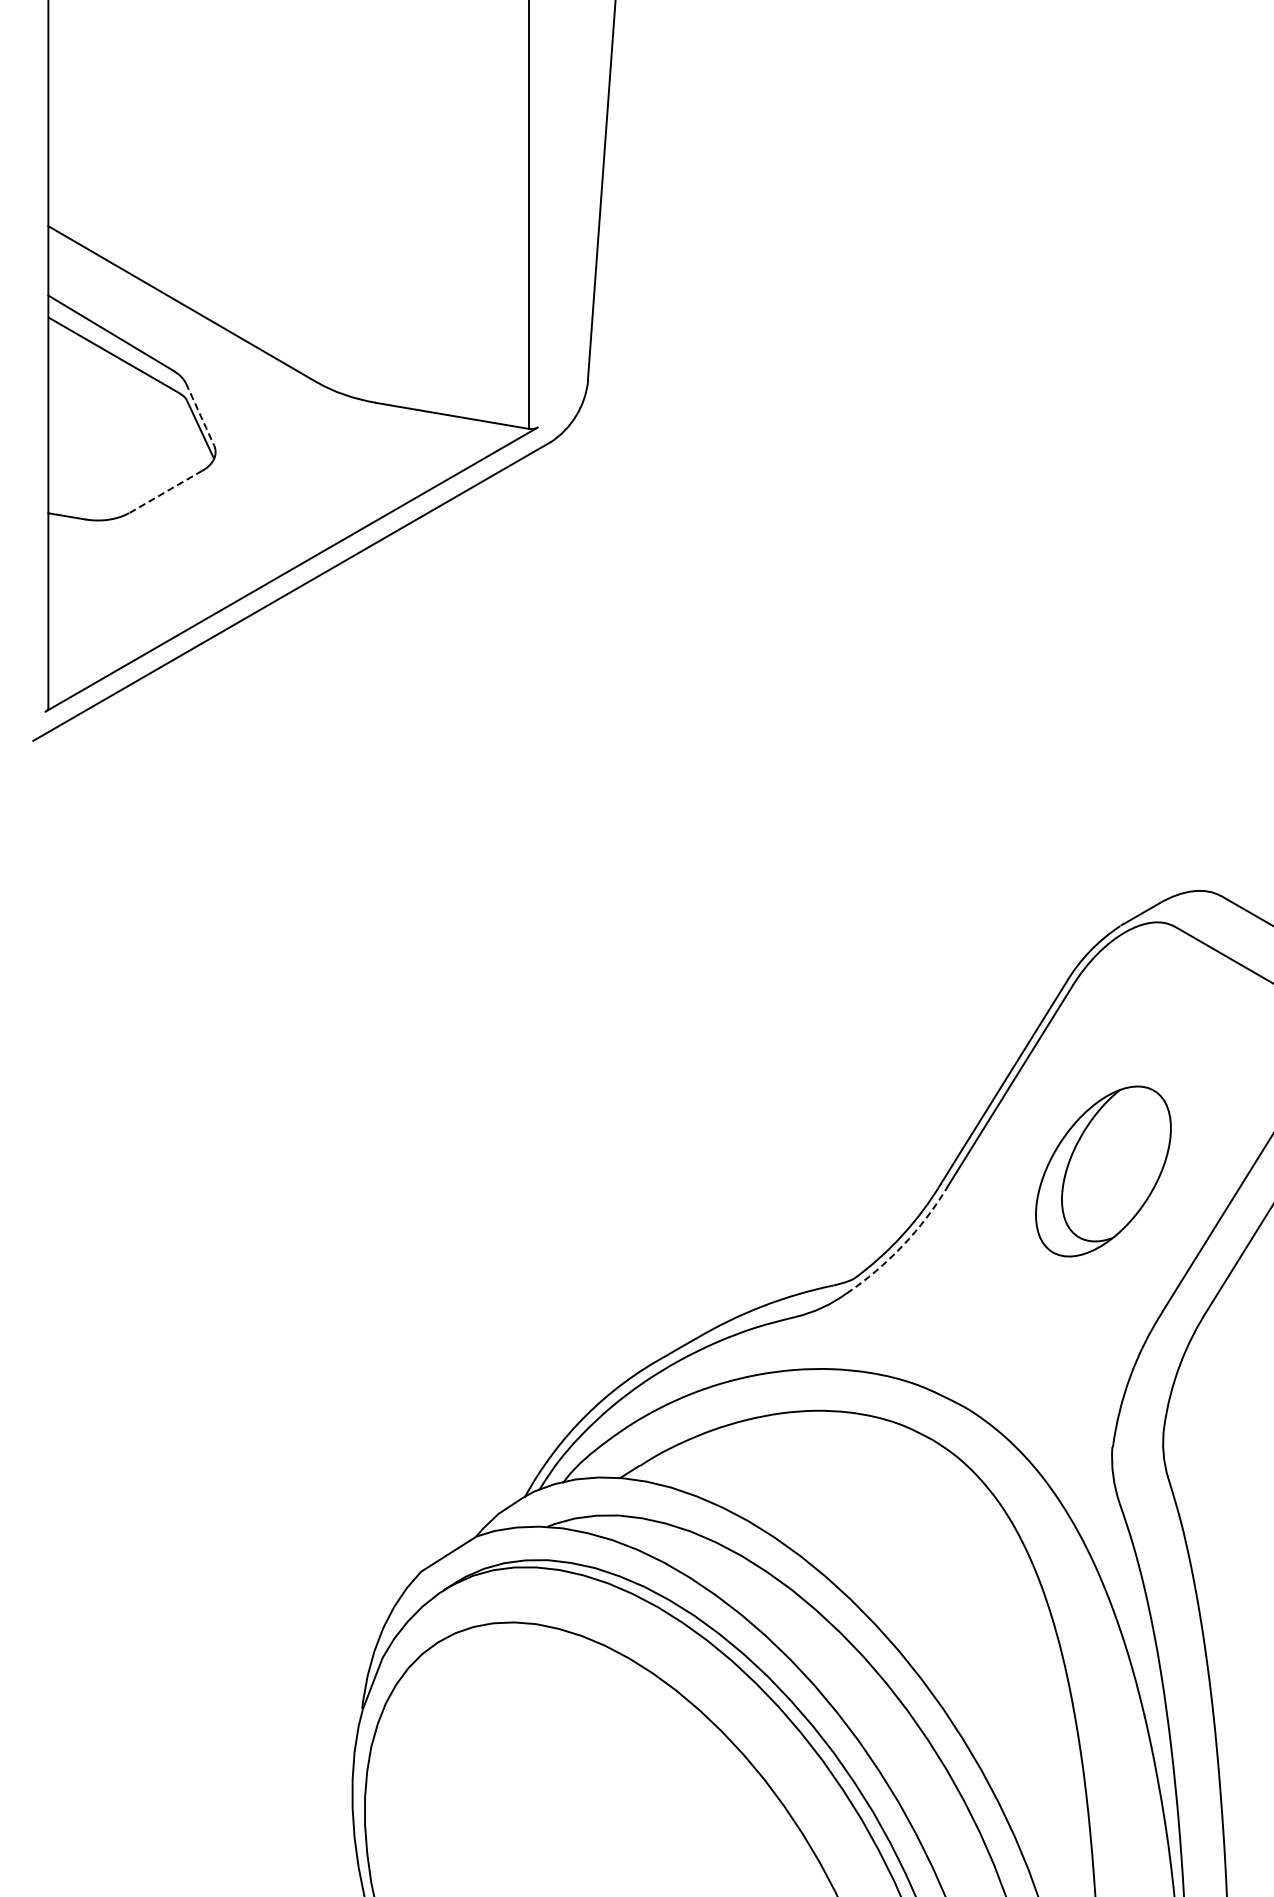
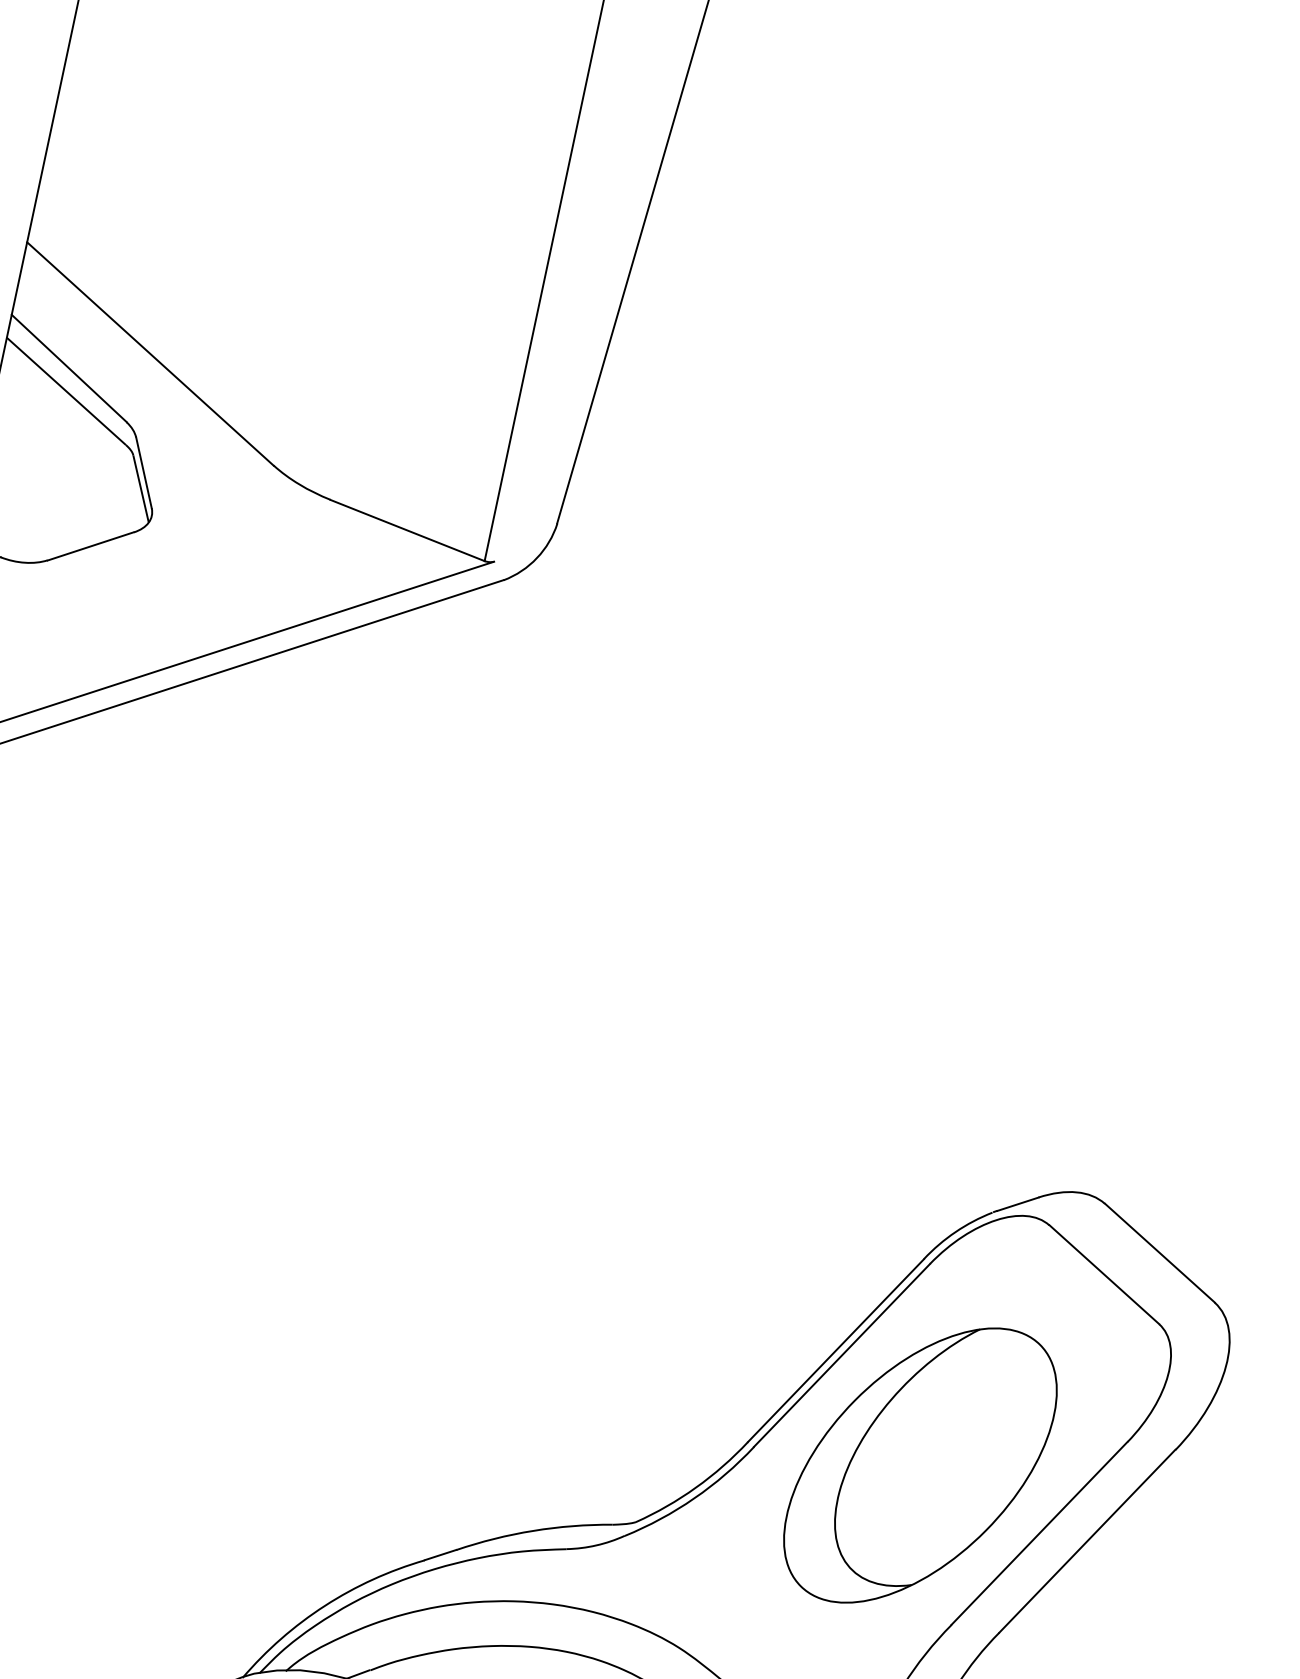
line: (200, 414) -> (144, 473), dashed -> solid
line: (165, 492) -> (90, 546), dashed -> solid
part: (1103, 1171) -> (920, 1465), size x1.67
arc: (902, 1245) -> (693, 1498), dashed -> solid

